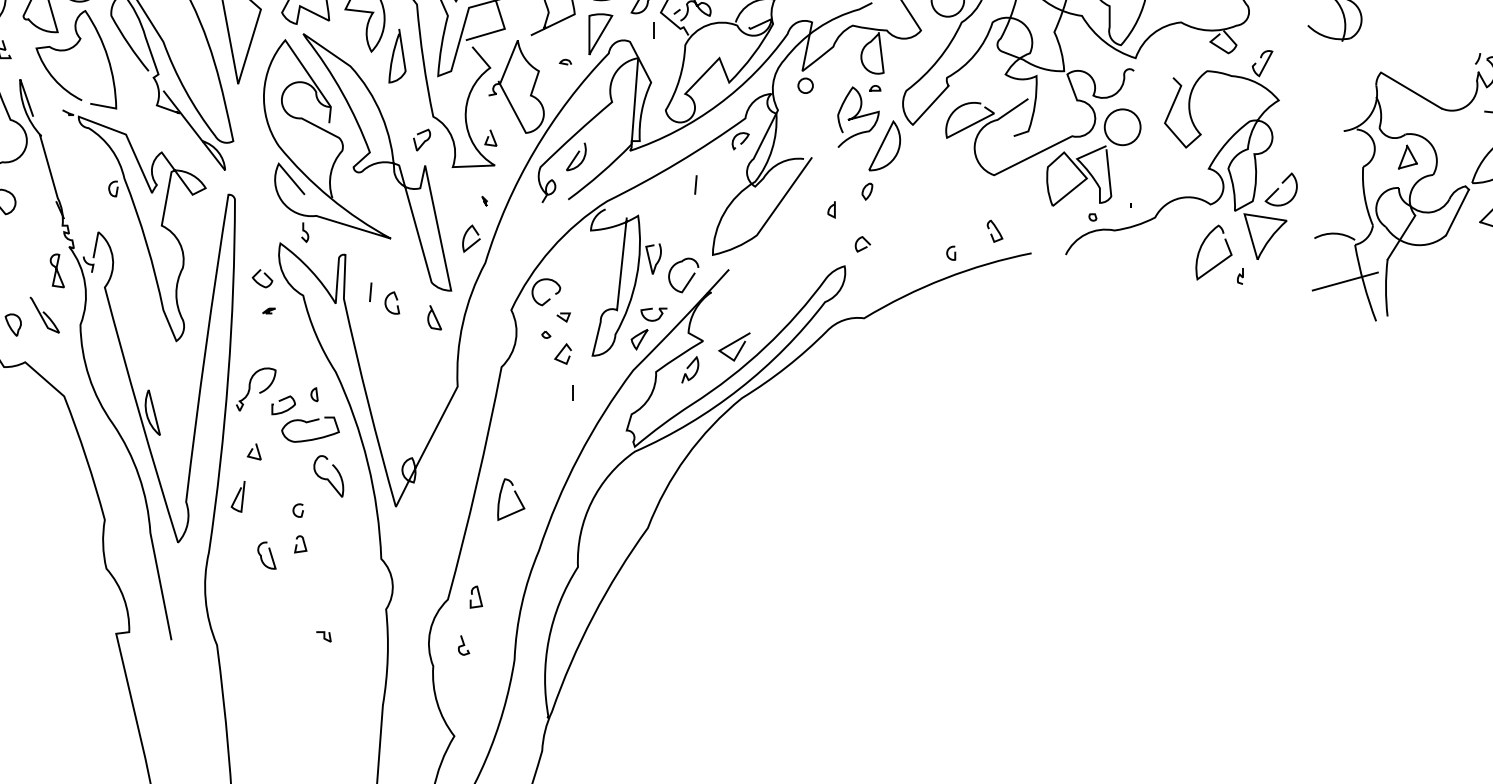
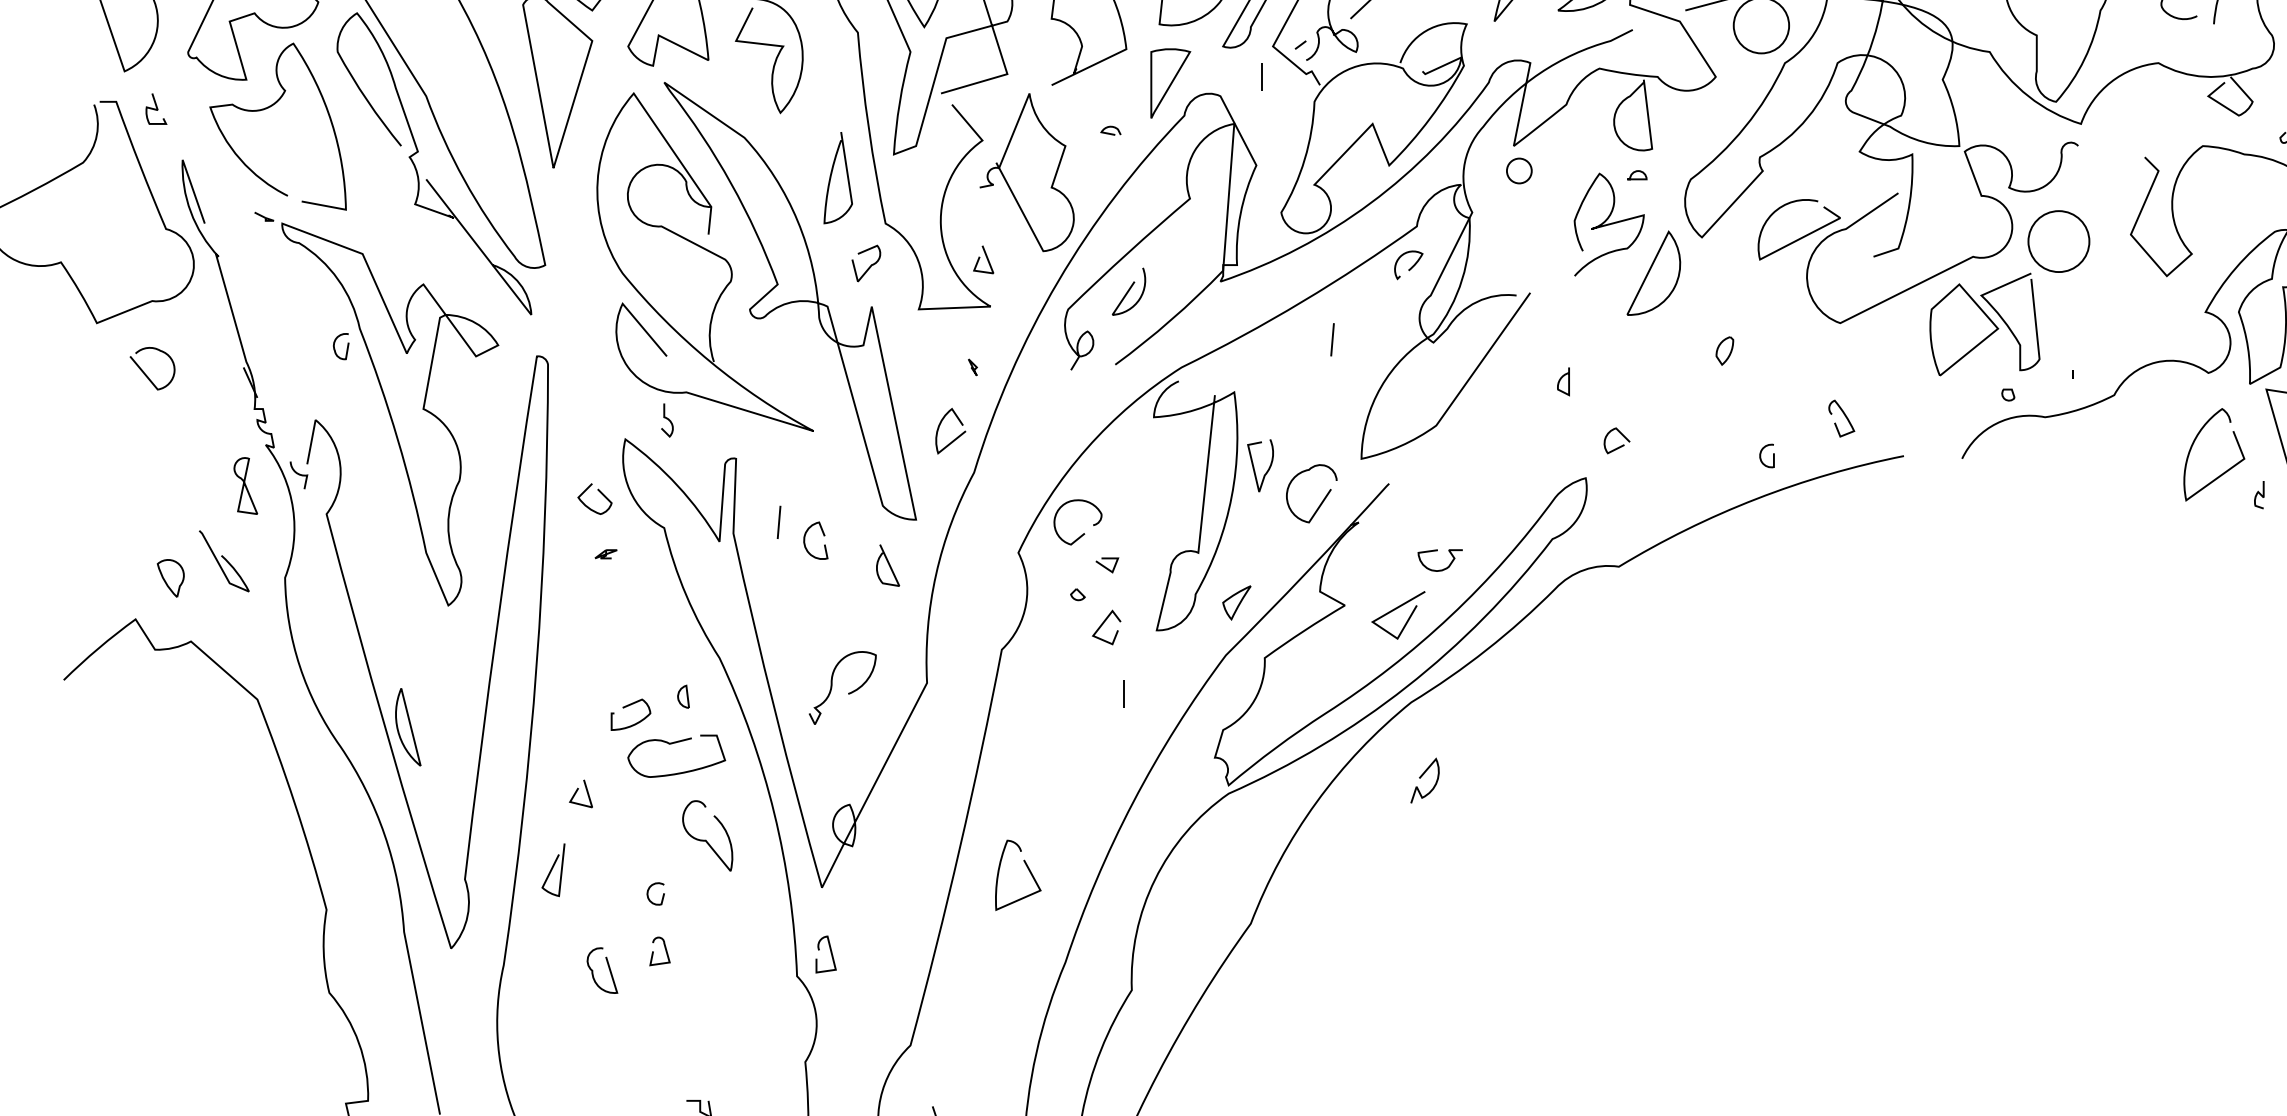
curve: (394, 54) -> (833, 175), moved
part: (867, 191) -> (1725, 350), moved
curve: (653, 319) -> (1439, 568), moved
curve: (689, 367) -> (1423, 776), moved
curve: (259, 392) -> (848, 692), moved
curve: (478, 596) -> (829, 953), moved

